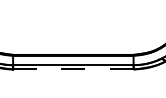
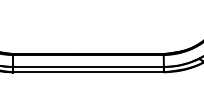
line: (72, 69) -> (87, 72), dashed -> solid

